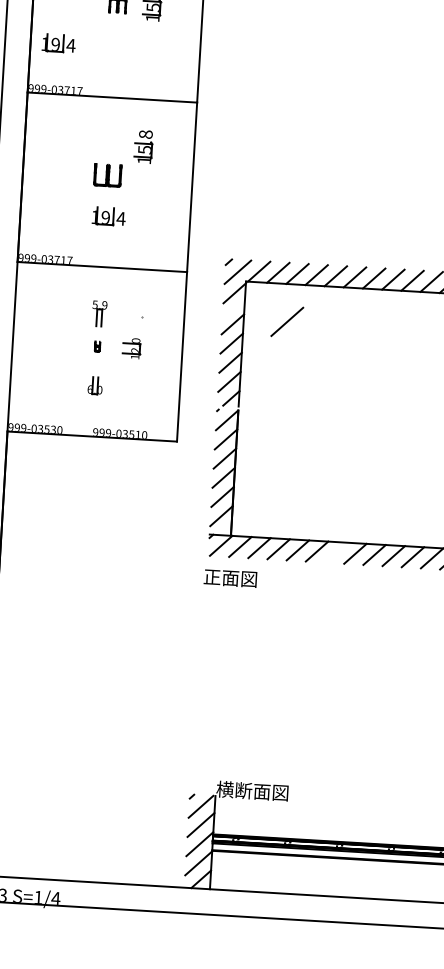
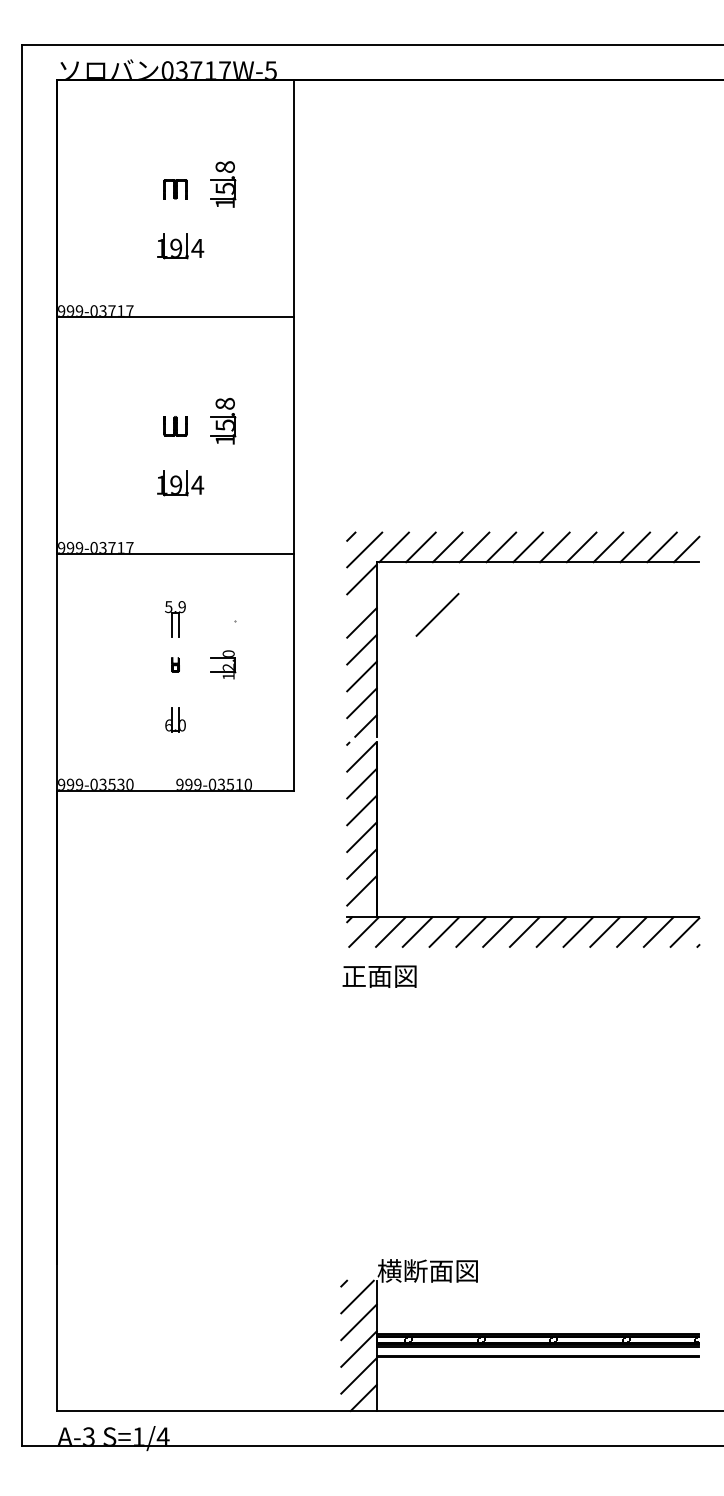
part: (58, 43) -> (180, 246), moved
part: (143, 147) -> (223, 421), moved
part: (107, 175) -> (175, 426), size x0.62
line: (336, 552) -> (524, 931), added

